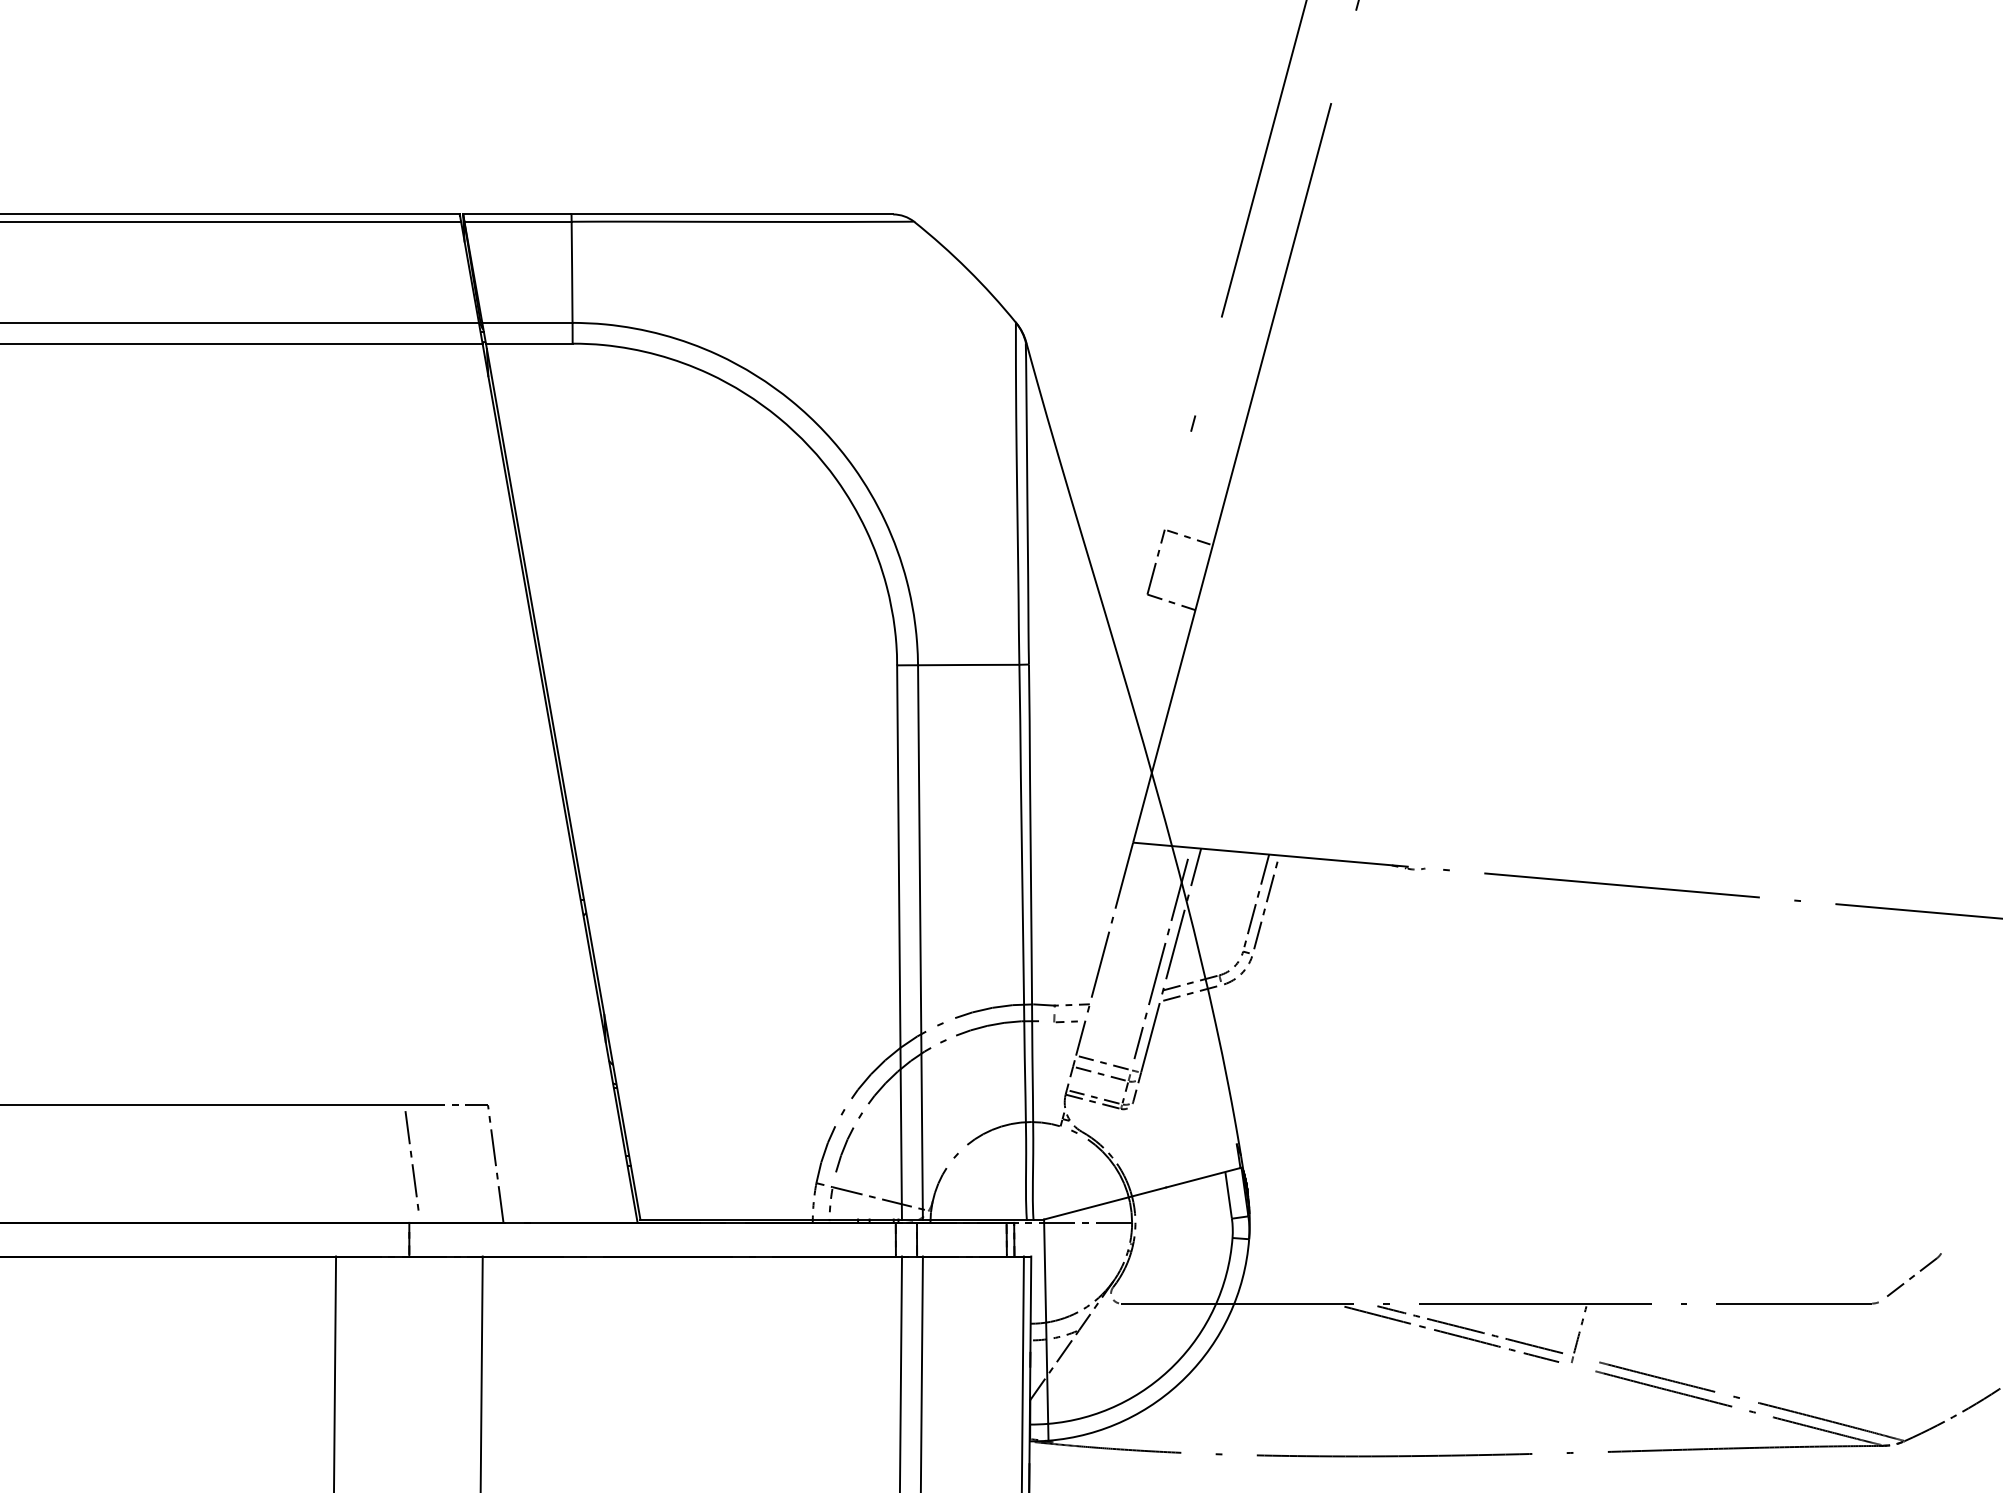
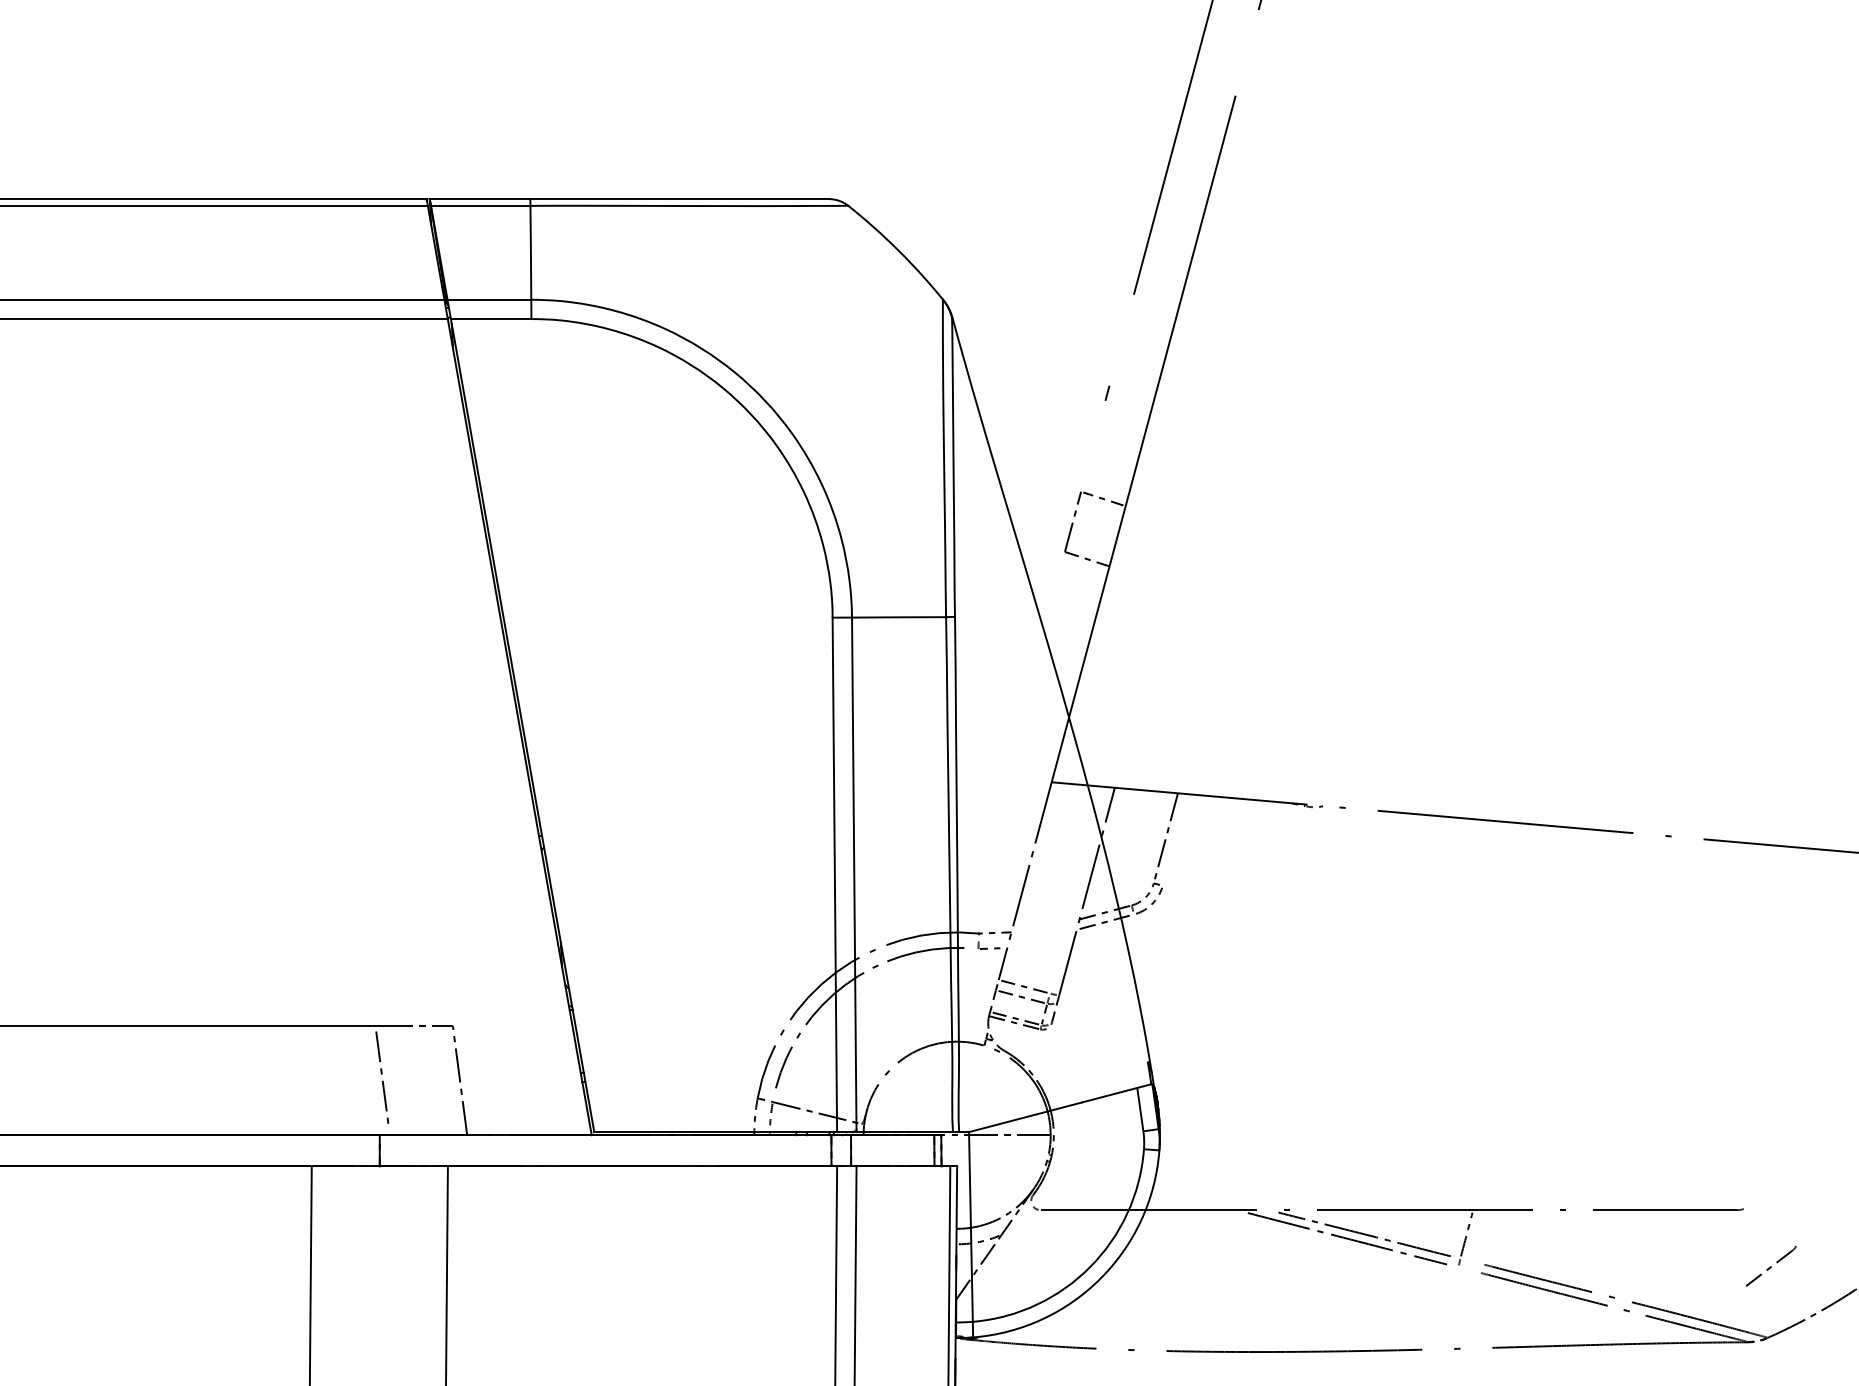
line: (1265, 904) -> (1174, 839), removed
line: (1161, 958) -> (1078, 889), removed
part: (1913, 1274) -> (1770, 1265), moved

